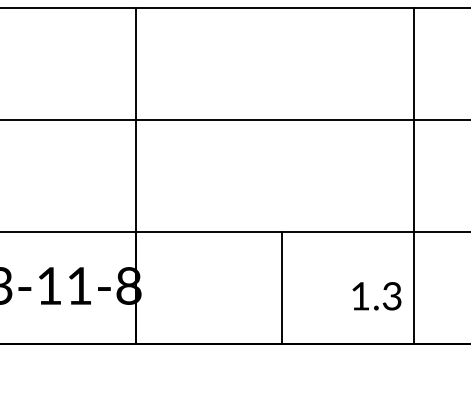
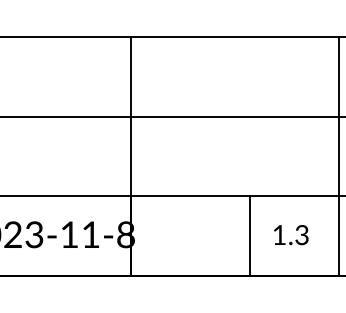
line: (413, 175) -> (339, 156), moved
line: (281, 286) -> (249, 235), moved
text: (377, 296) -> (291, 235), moved

